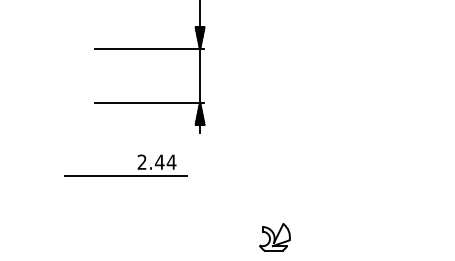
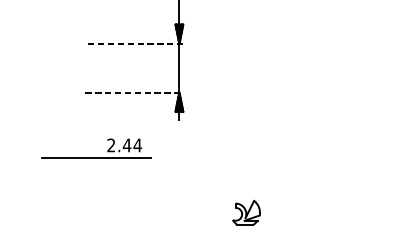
line: (149, 48) -> (134, 43), solid -> dashed
line: (149, 103) -> (134, 92), solid -> dashed
part: (125, 175) -> (96, 157), moved

